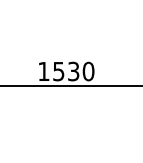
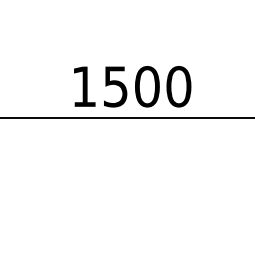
text: (73, 71) -> (146, 86), 1530 -> 1500

